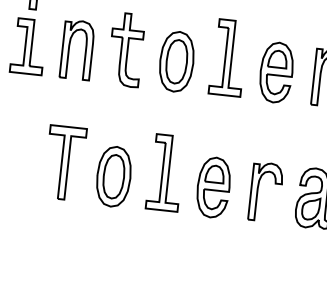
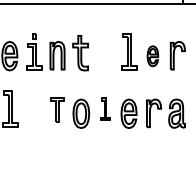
part: (175, 62) -> (104, 56), removed
part: (275, 73) -> (152, 56), size x0.7
part: (65, 162) -> (57, 109), size x0.7
part: (165, 171) -> (105, 108), size x0.6

